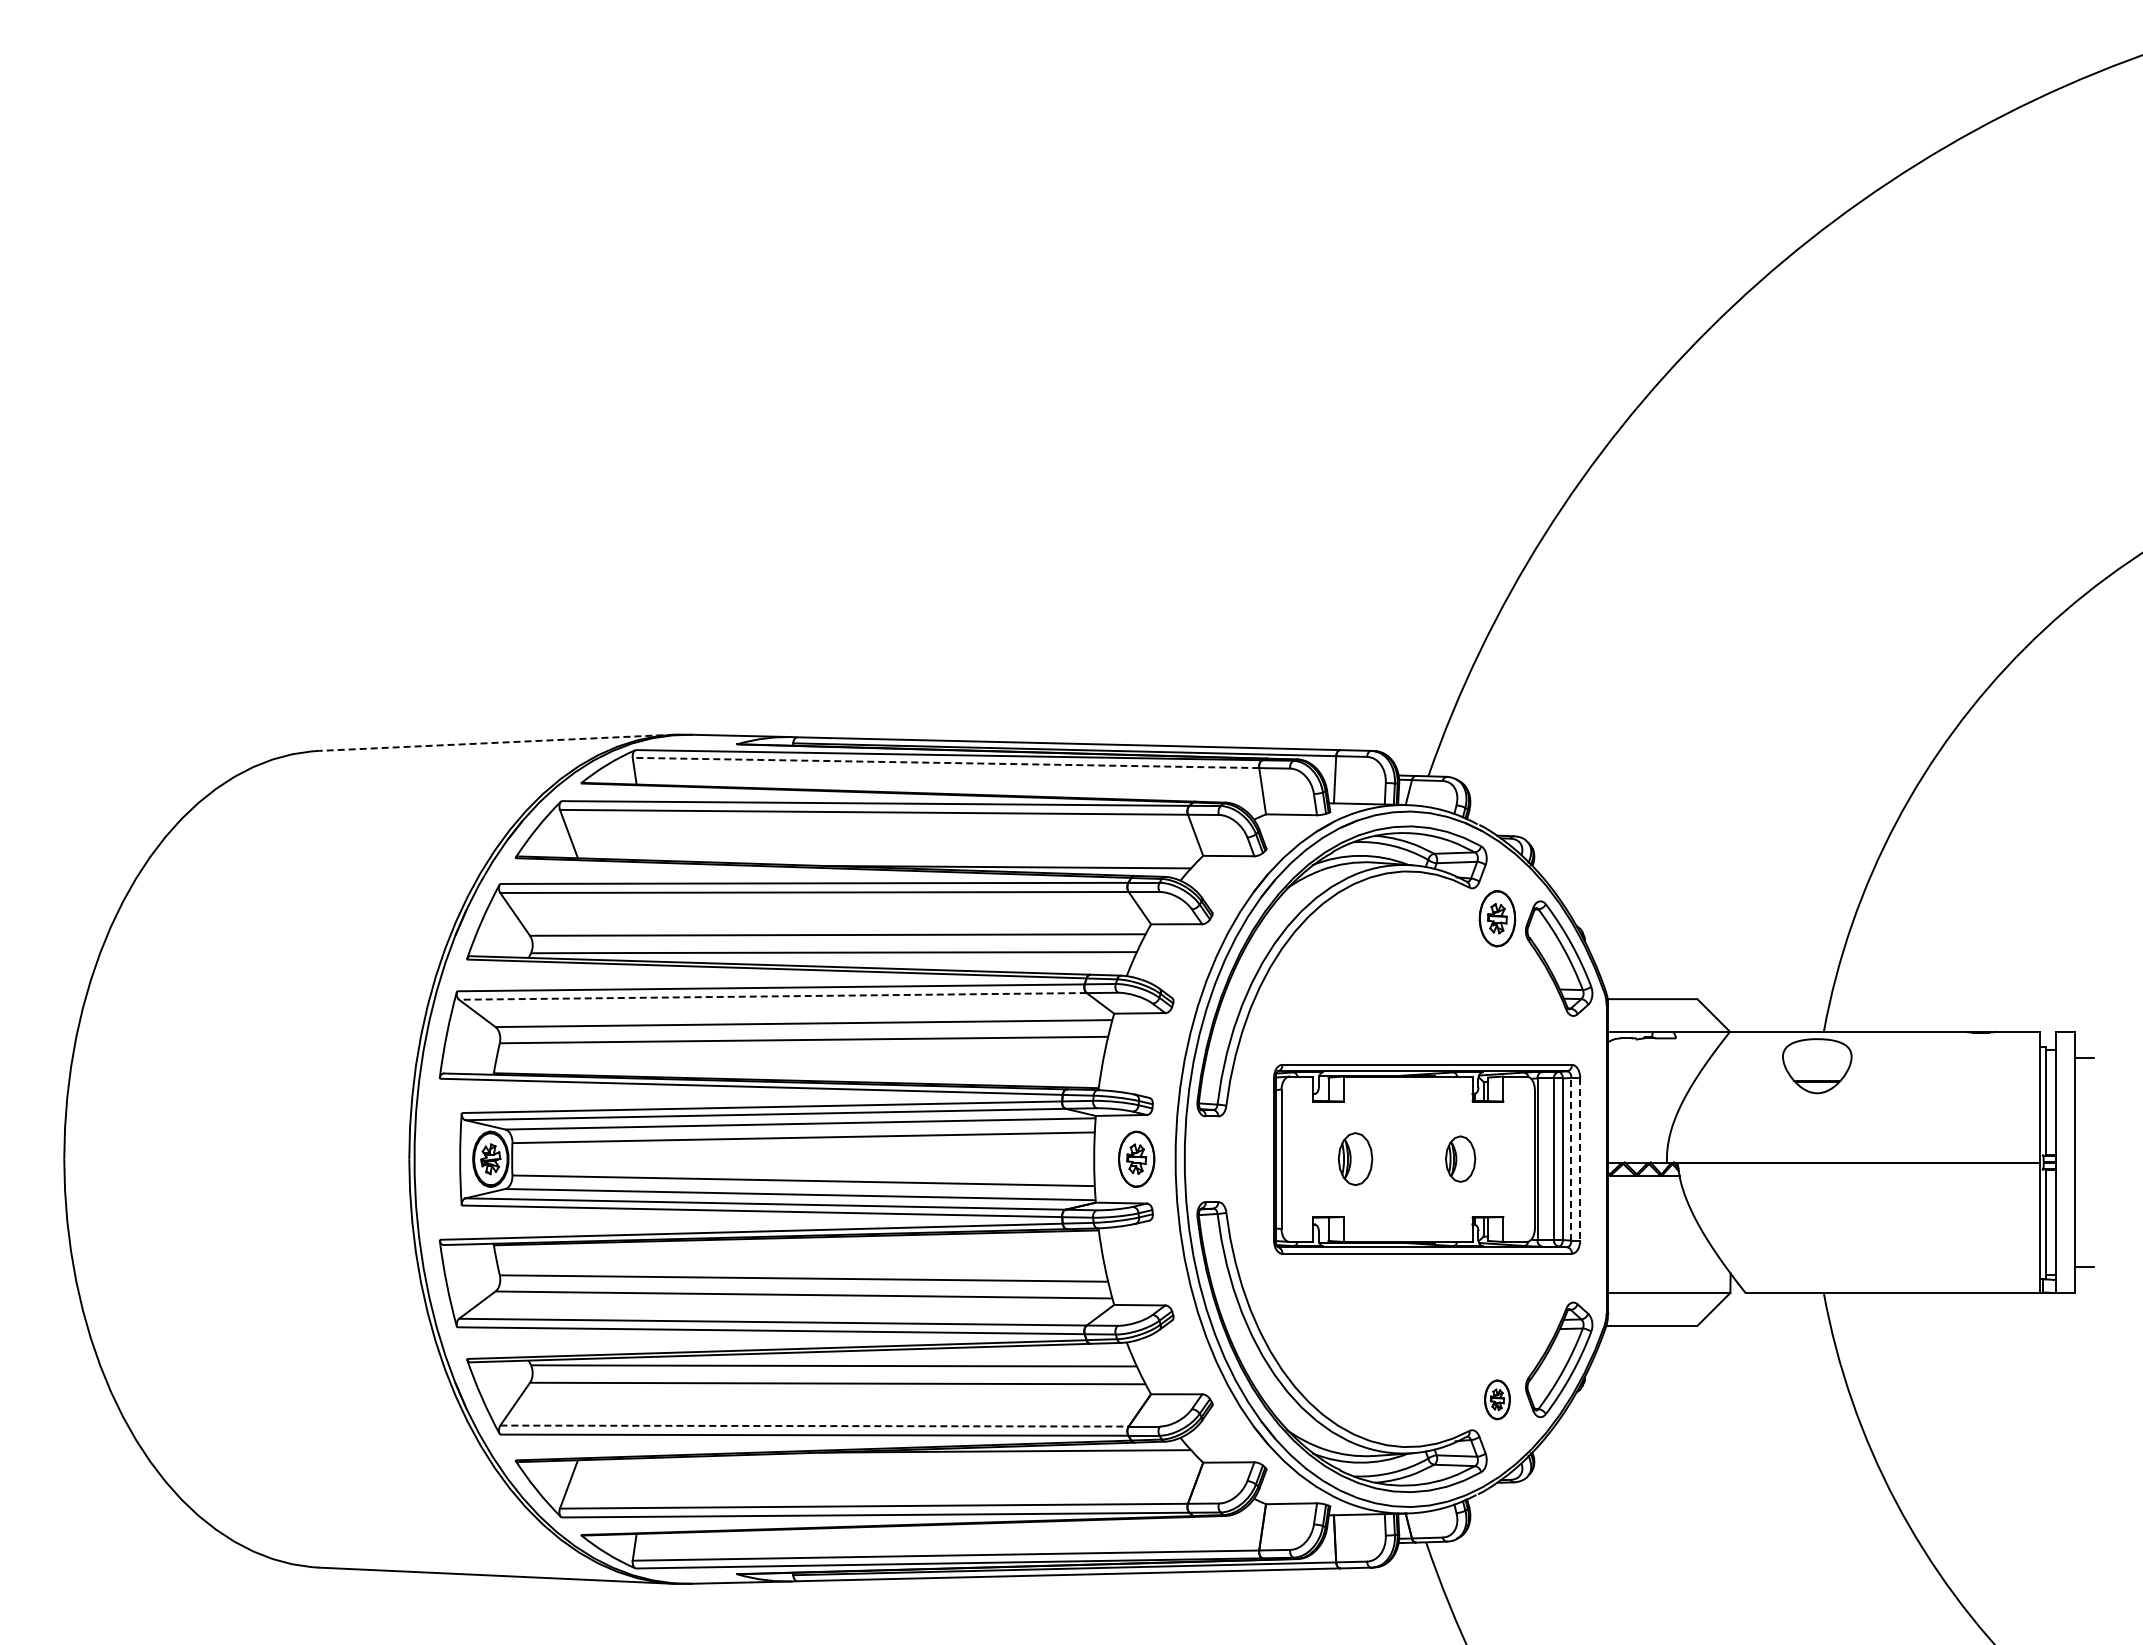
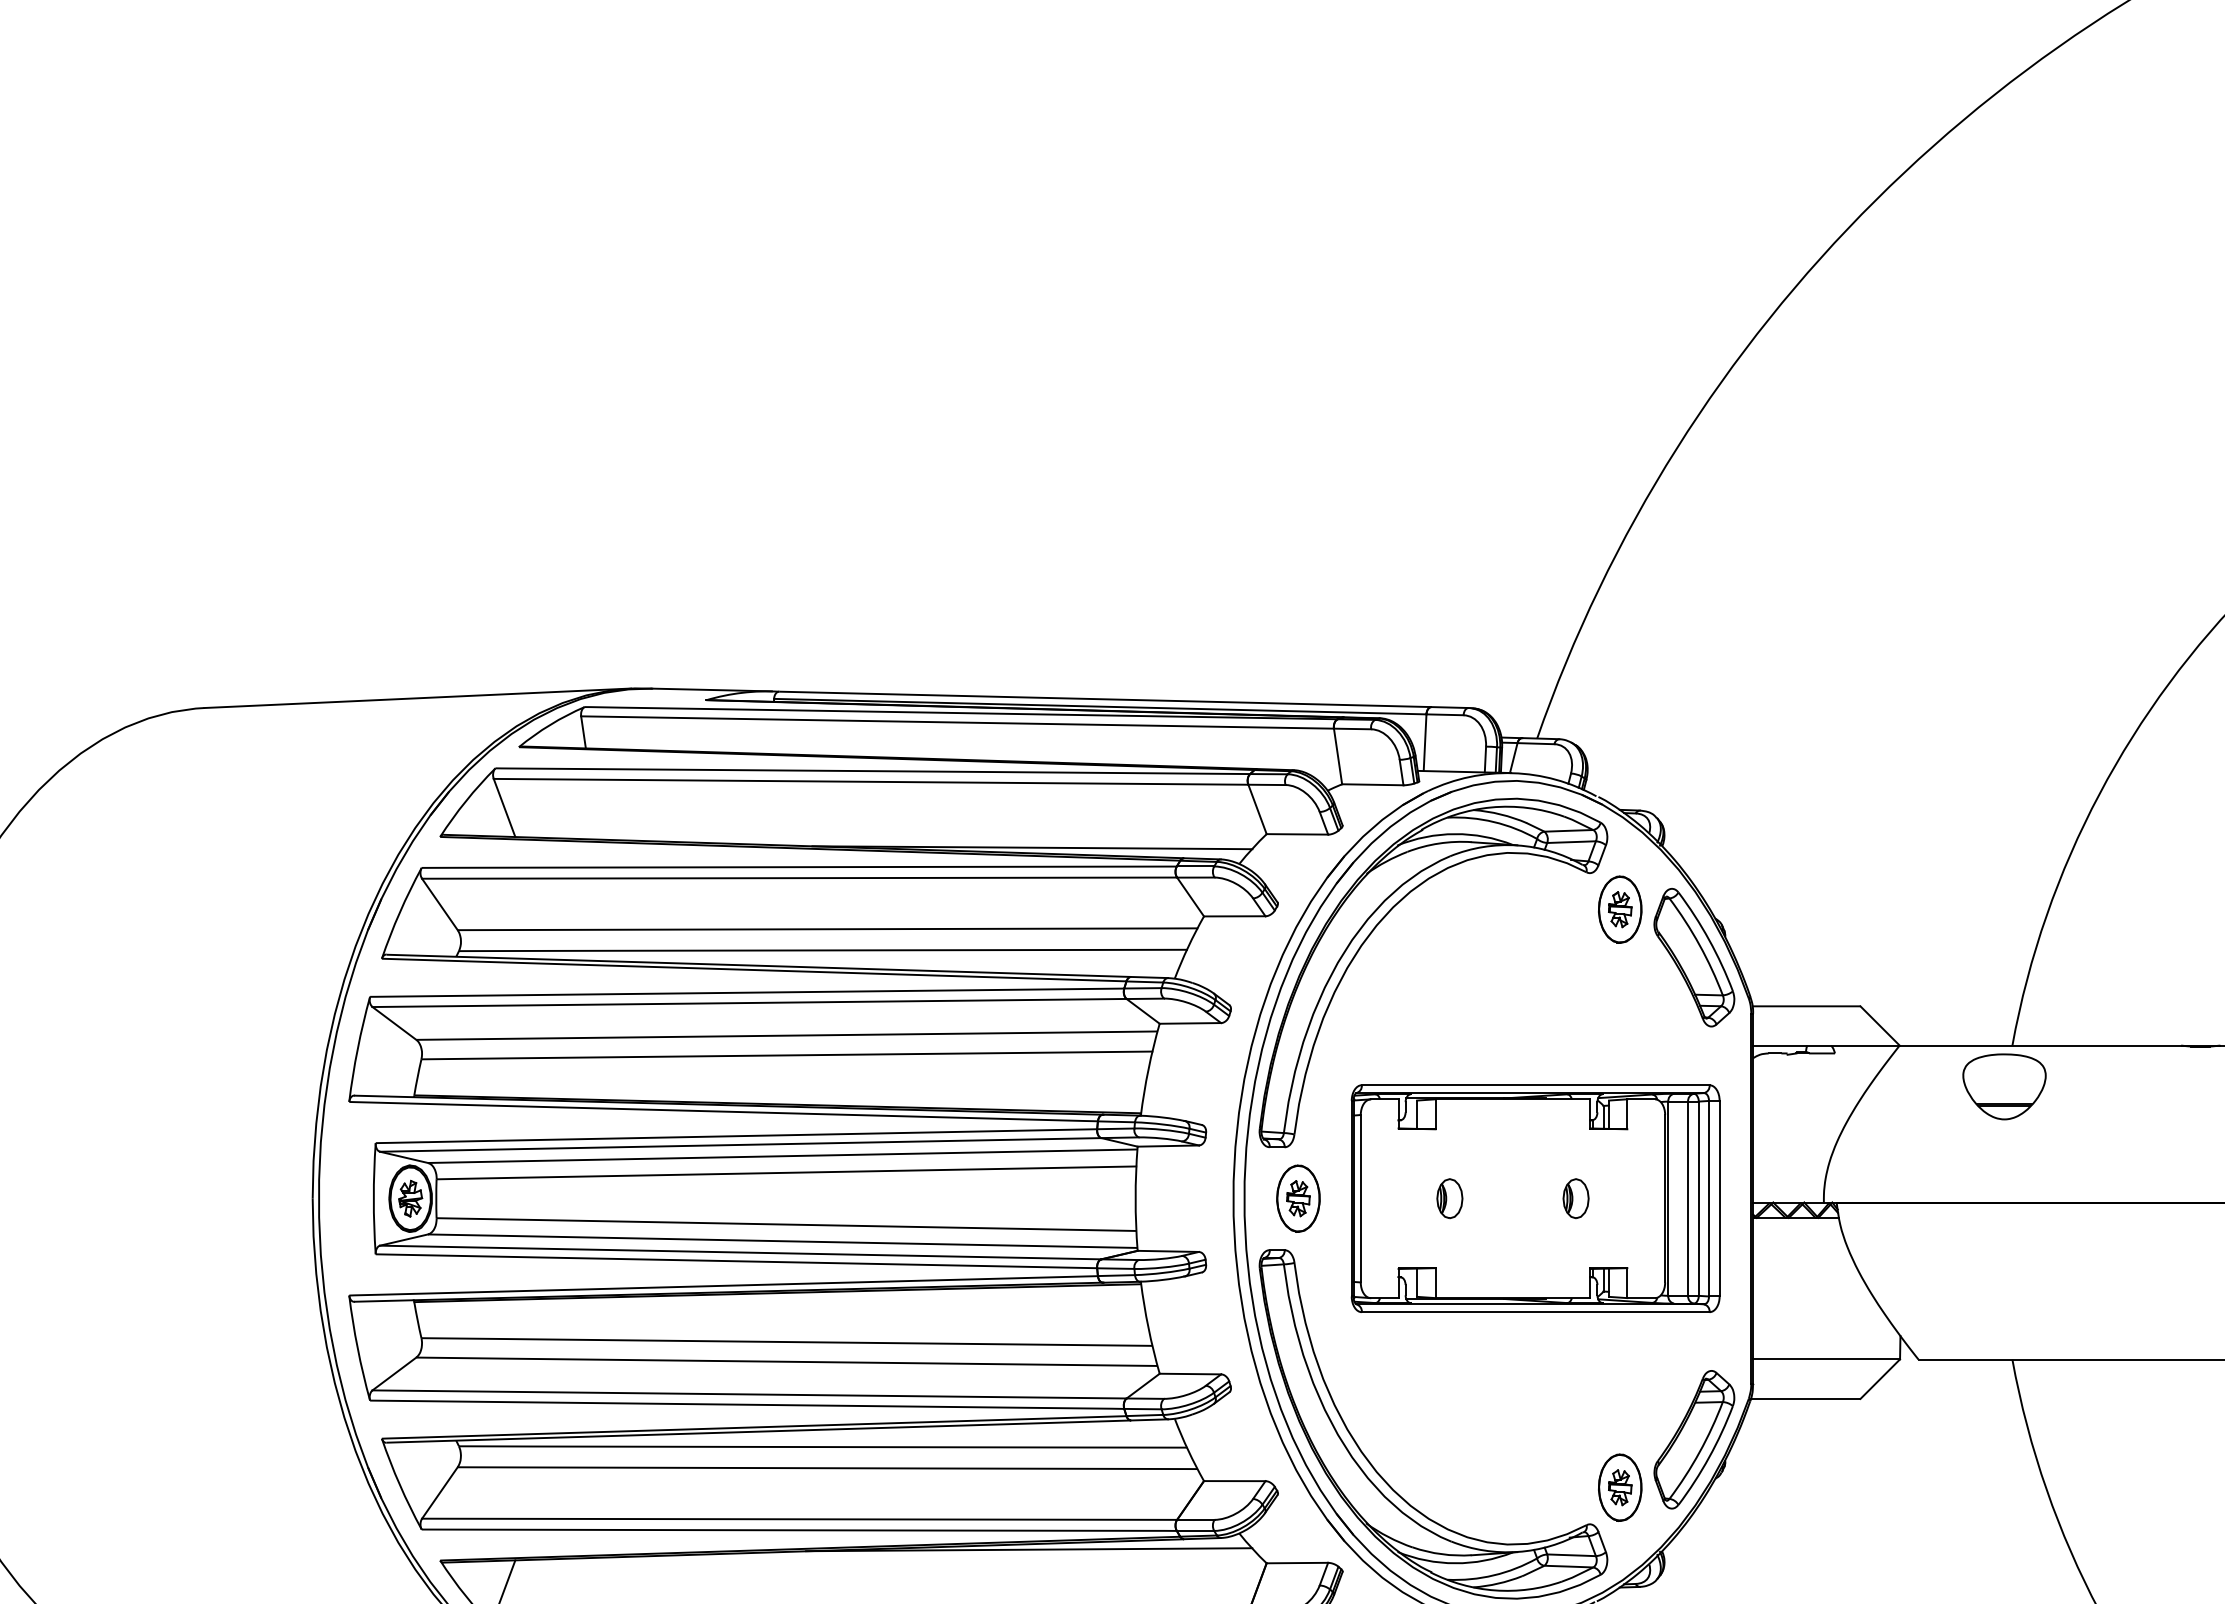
line: (496, 742) -> (417, 697), dashed -> solid
line: (945, 762) -> (956, 721), dashed -> solid
line: (772, 996) -> (749, 1003), dashed -> solid
part: (1136, 1158) -> (1298, 1197), moved
line: (1571, 1158) -> (1709, 1197), dashed -> solid
part: (1355, 1159) -> (1449, 1198), size x0.62
part: (1460, 1159) -> (1575, 1198), size x0.71
line: (1580, 1159) -> (1720, 1198), dashed -> solid
part: (1497, 1399) -> (1620, 1487), size x1.43
line: (815, 1426) -> (800, 1519), dashed -> solid

